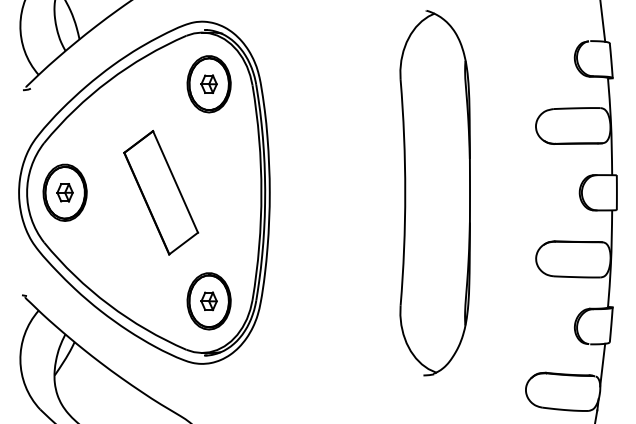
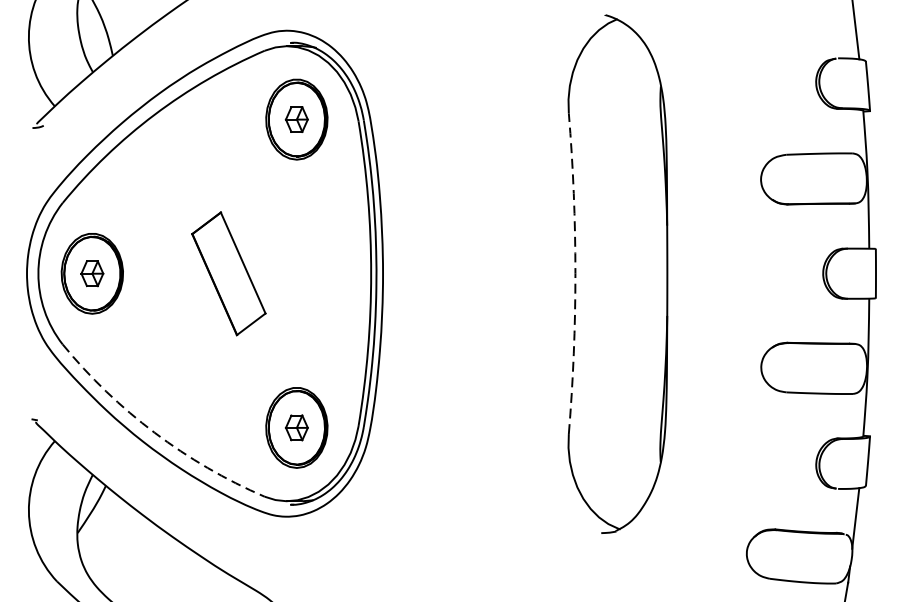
part: (161, 192) -> (229, 273), size x0.7
arc: (405, 192) -> (575, 273), solid -> dashed
arc: (108, 304) -> (153, 432), solid -> dashed

